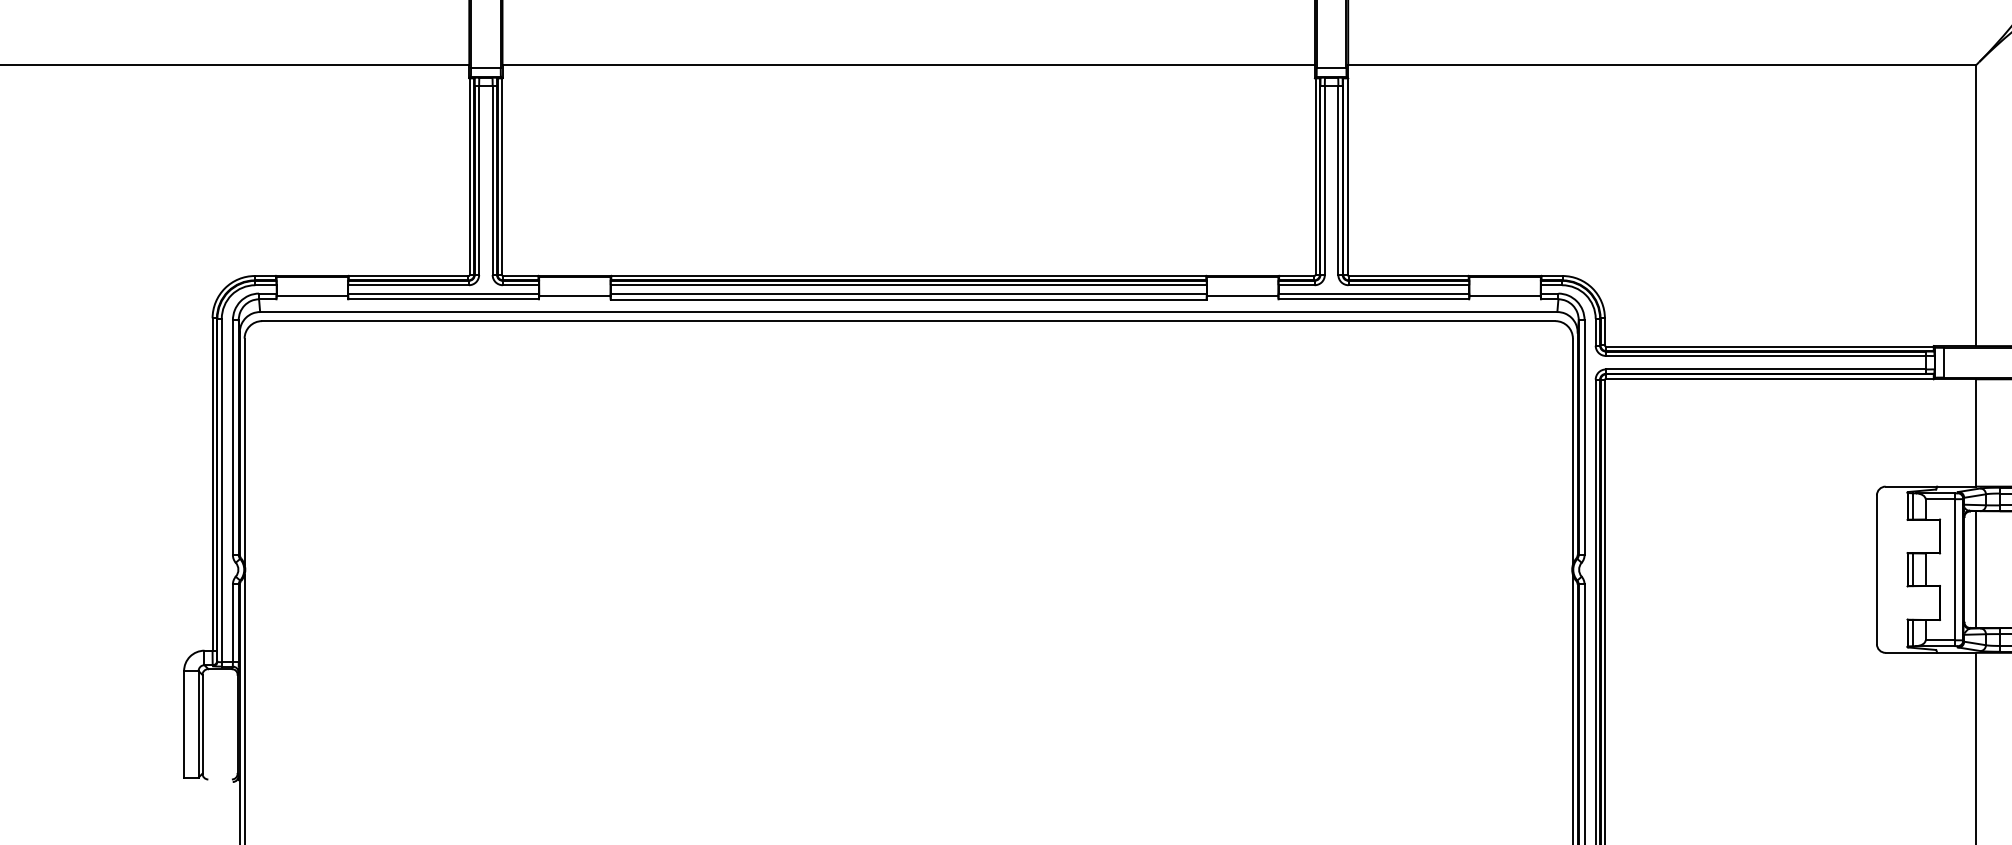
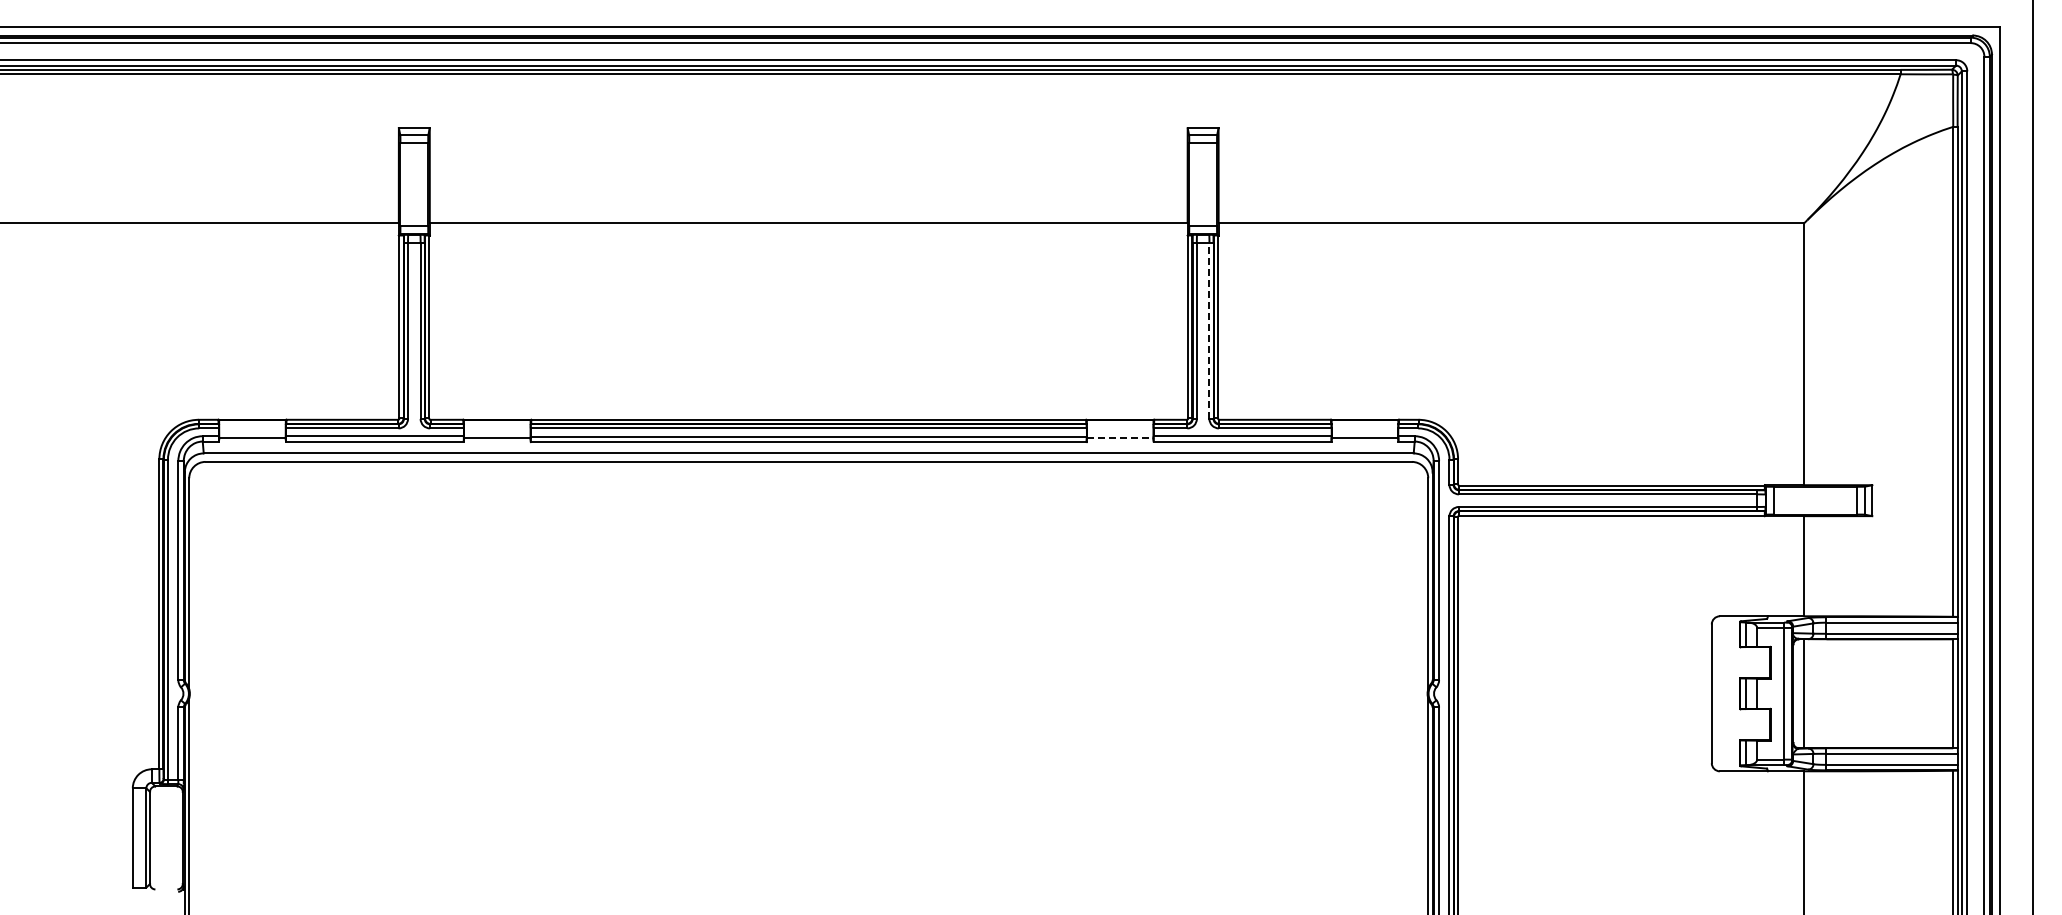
line: (1338, 180) -> (1209, 330), solid -> dashed
line: (1242, 296) -> (1120, 438), solid -> dashed

